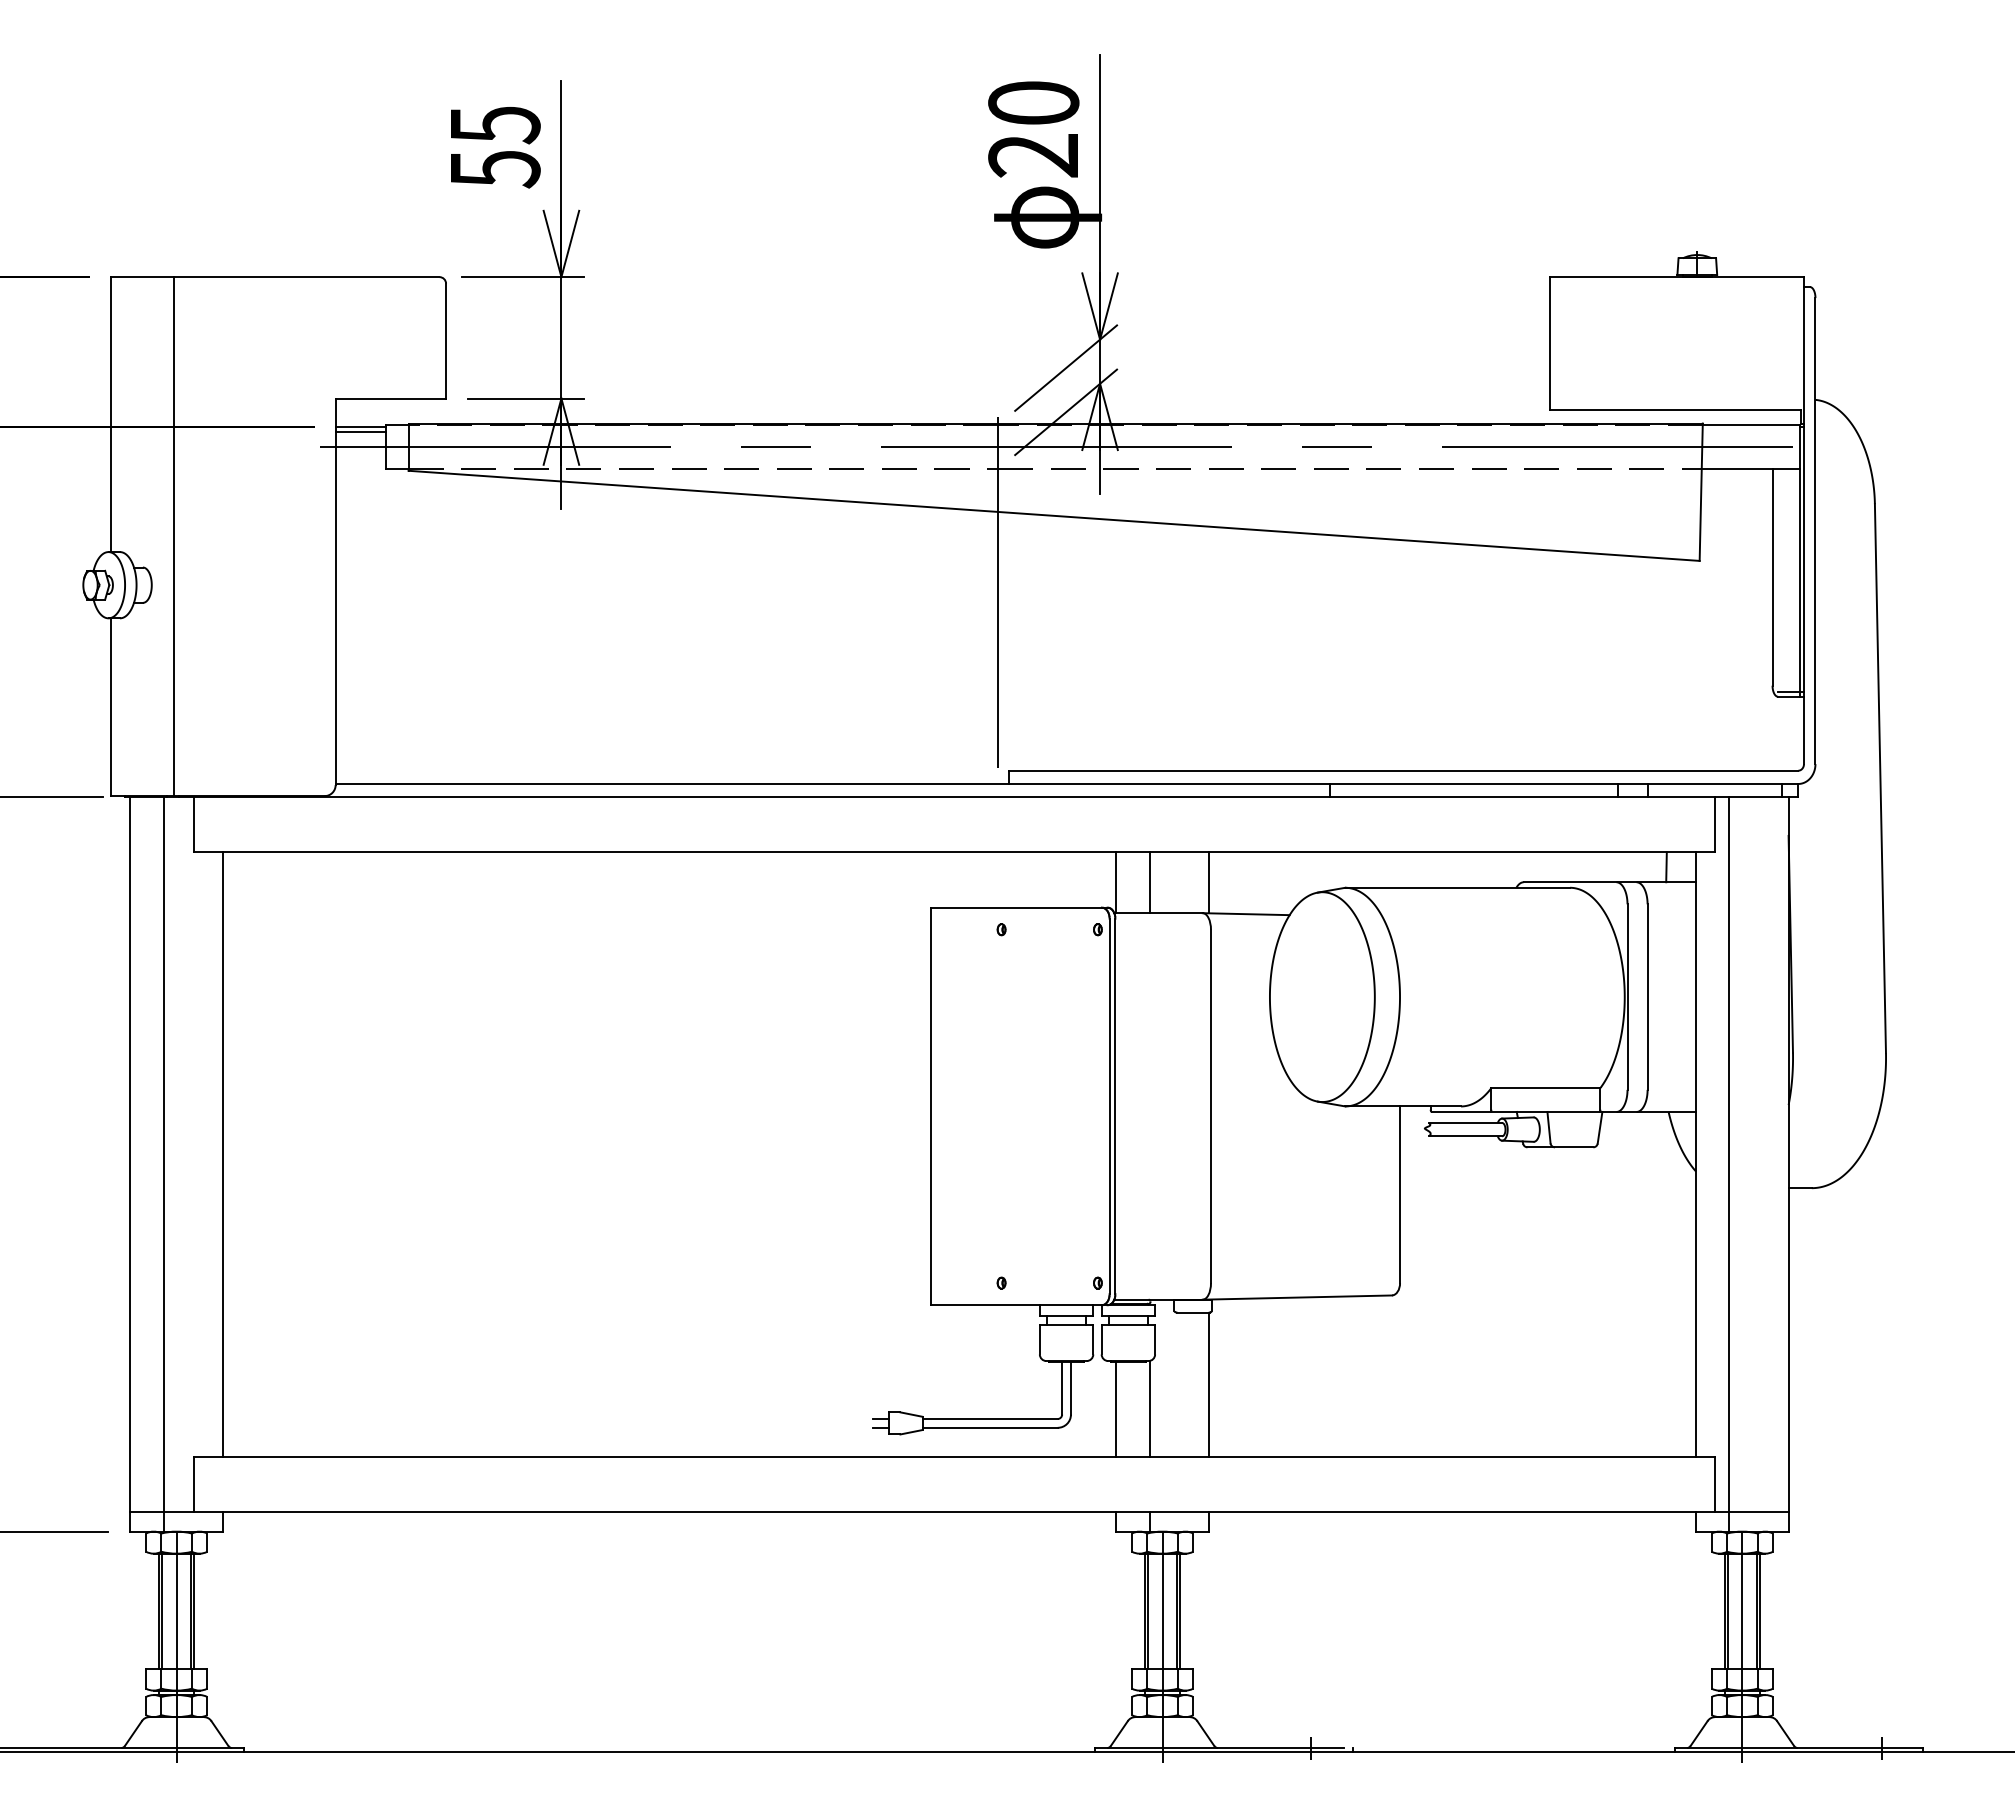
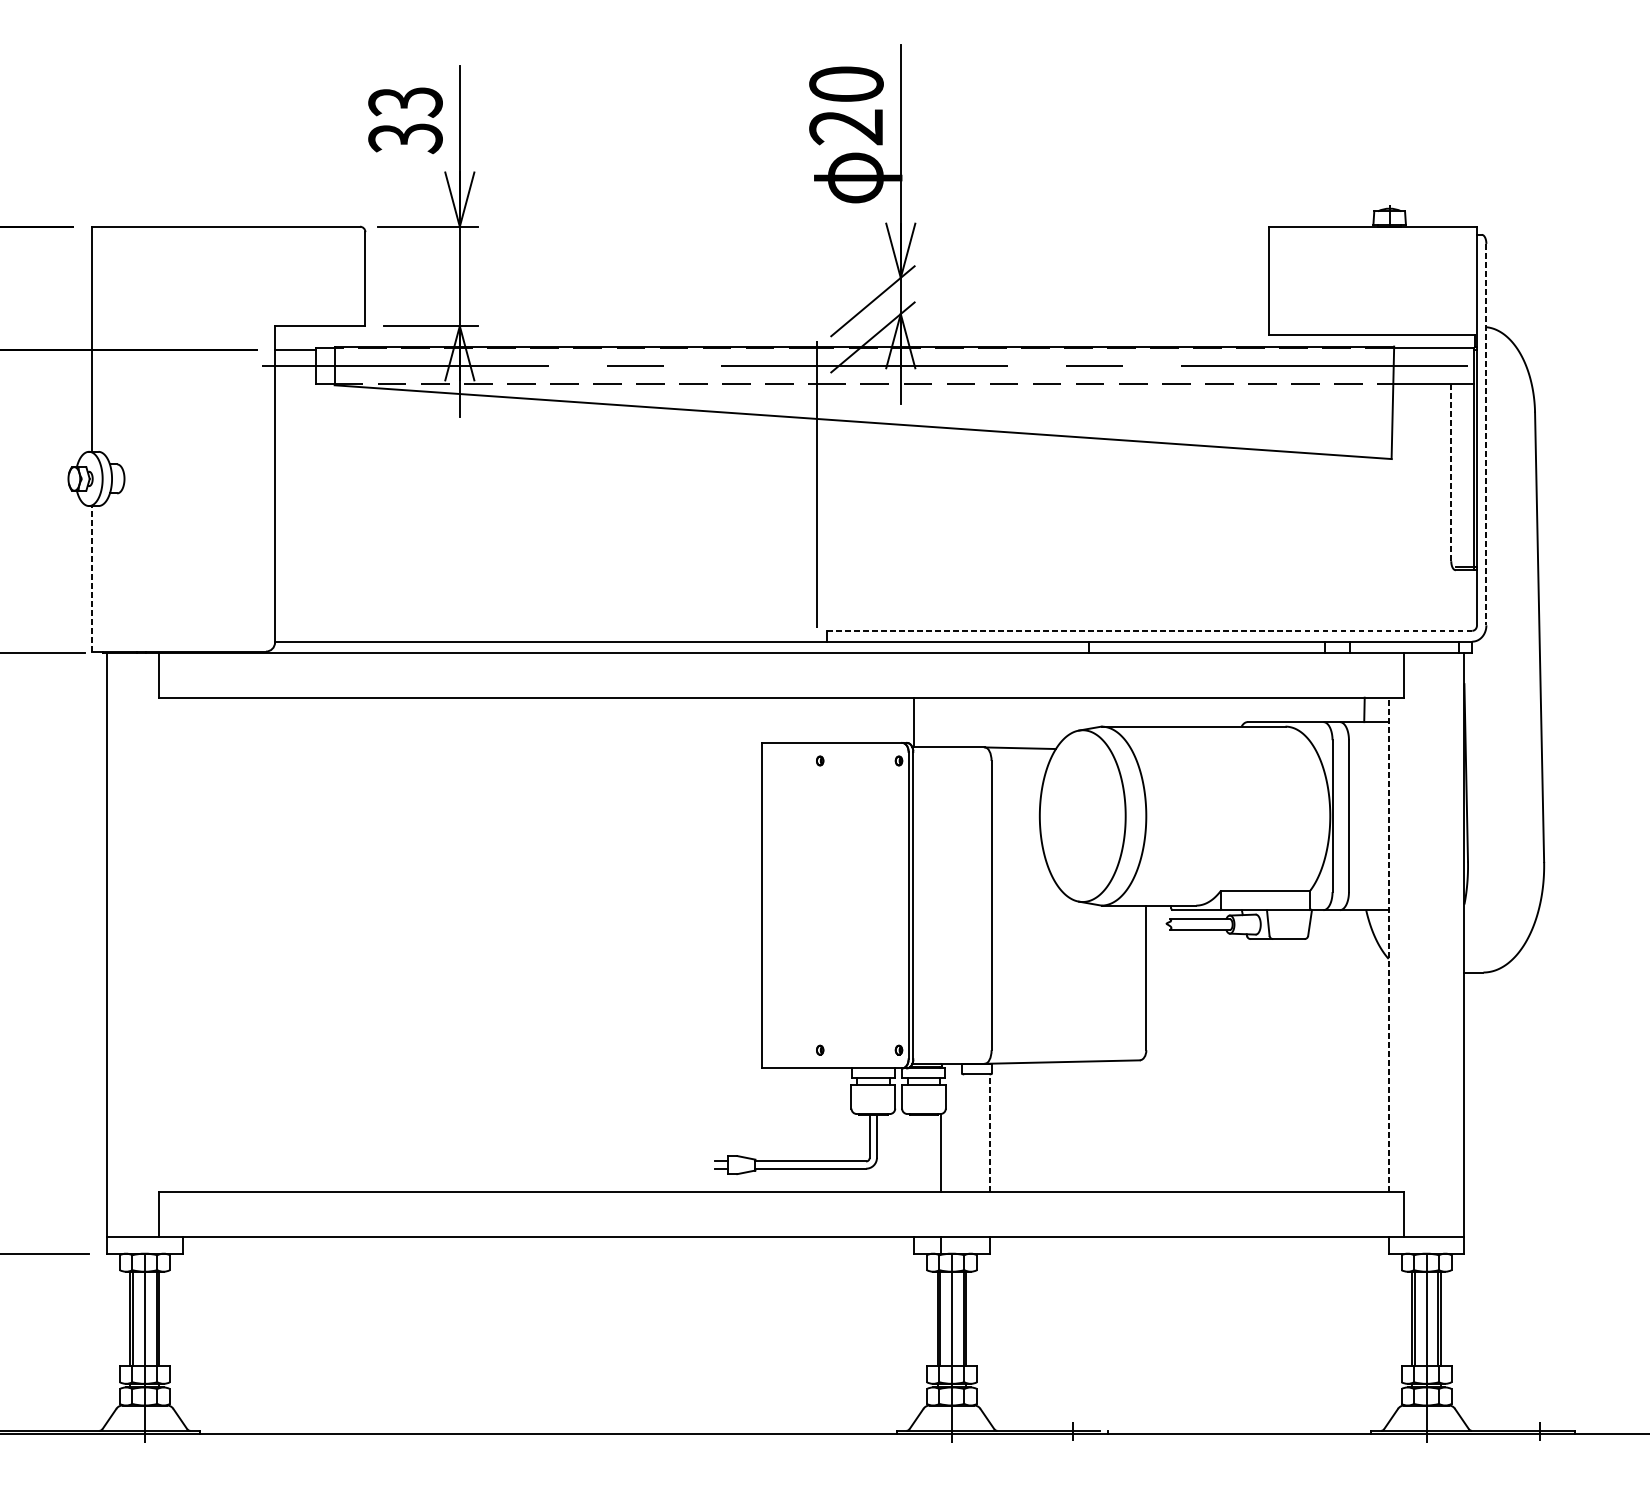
text: (494, 147) -> (405, 120), 55 -> 33
line: (360, 431) -> (295, 353), removed
line: (1815, 531) -> (1486, 434), solid -> dashed
line: (174, 536) -> (143, 439), removed
line: (1772, 576) -> (1451, 471), solid -> dashed
line: (111, 707) -> (91, 579), solid -> dashed
line: (1403, 770) -> (1149, 630), solid -> dashed
line: (1149, 882) -> (941, 722), removed
line: (1208, 882) -> (989, 722), removed
line: (1696, 1153) -> (1389, 944), solid -> dashed
line: (222, 1154) -> (182, 944), removed
line: (163, 1164) -> (134, 953), removed
line: (1729, 1164) -> (1416, 953), removed
line: (1208, 1384) -> (989, 1133), solid -> dashed
line: (1116, 1408) -> (914, 1152), removed

